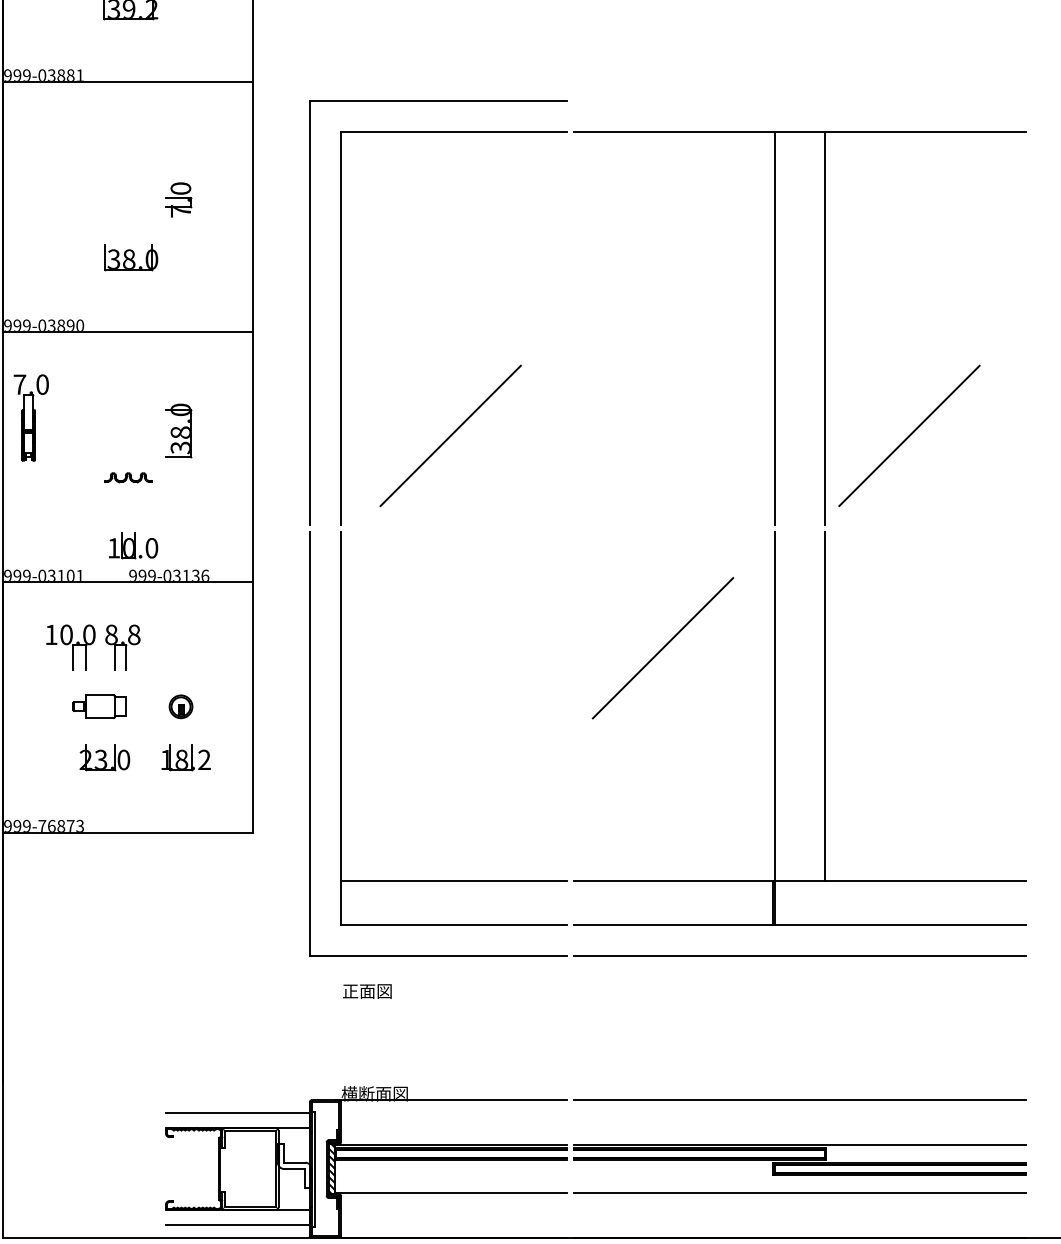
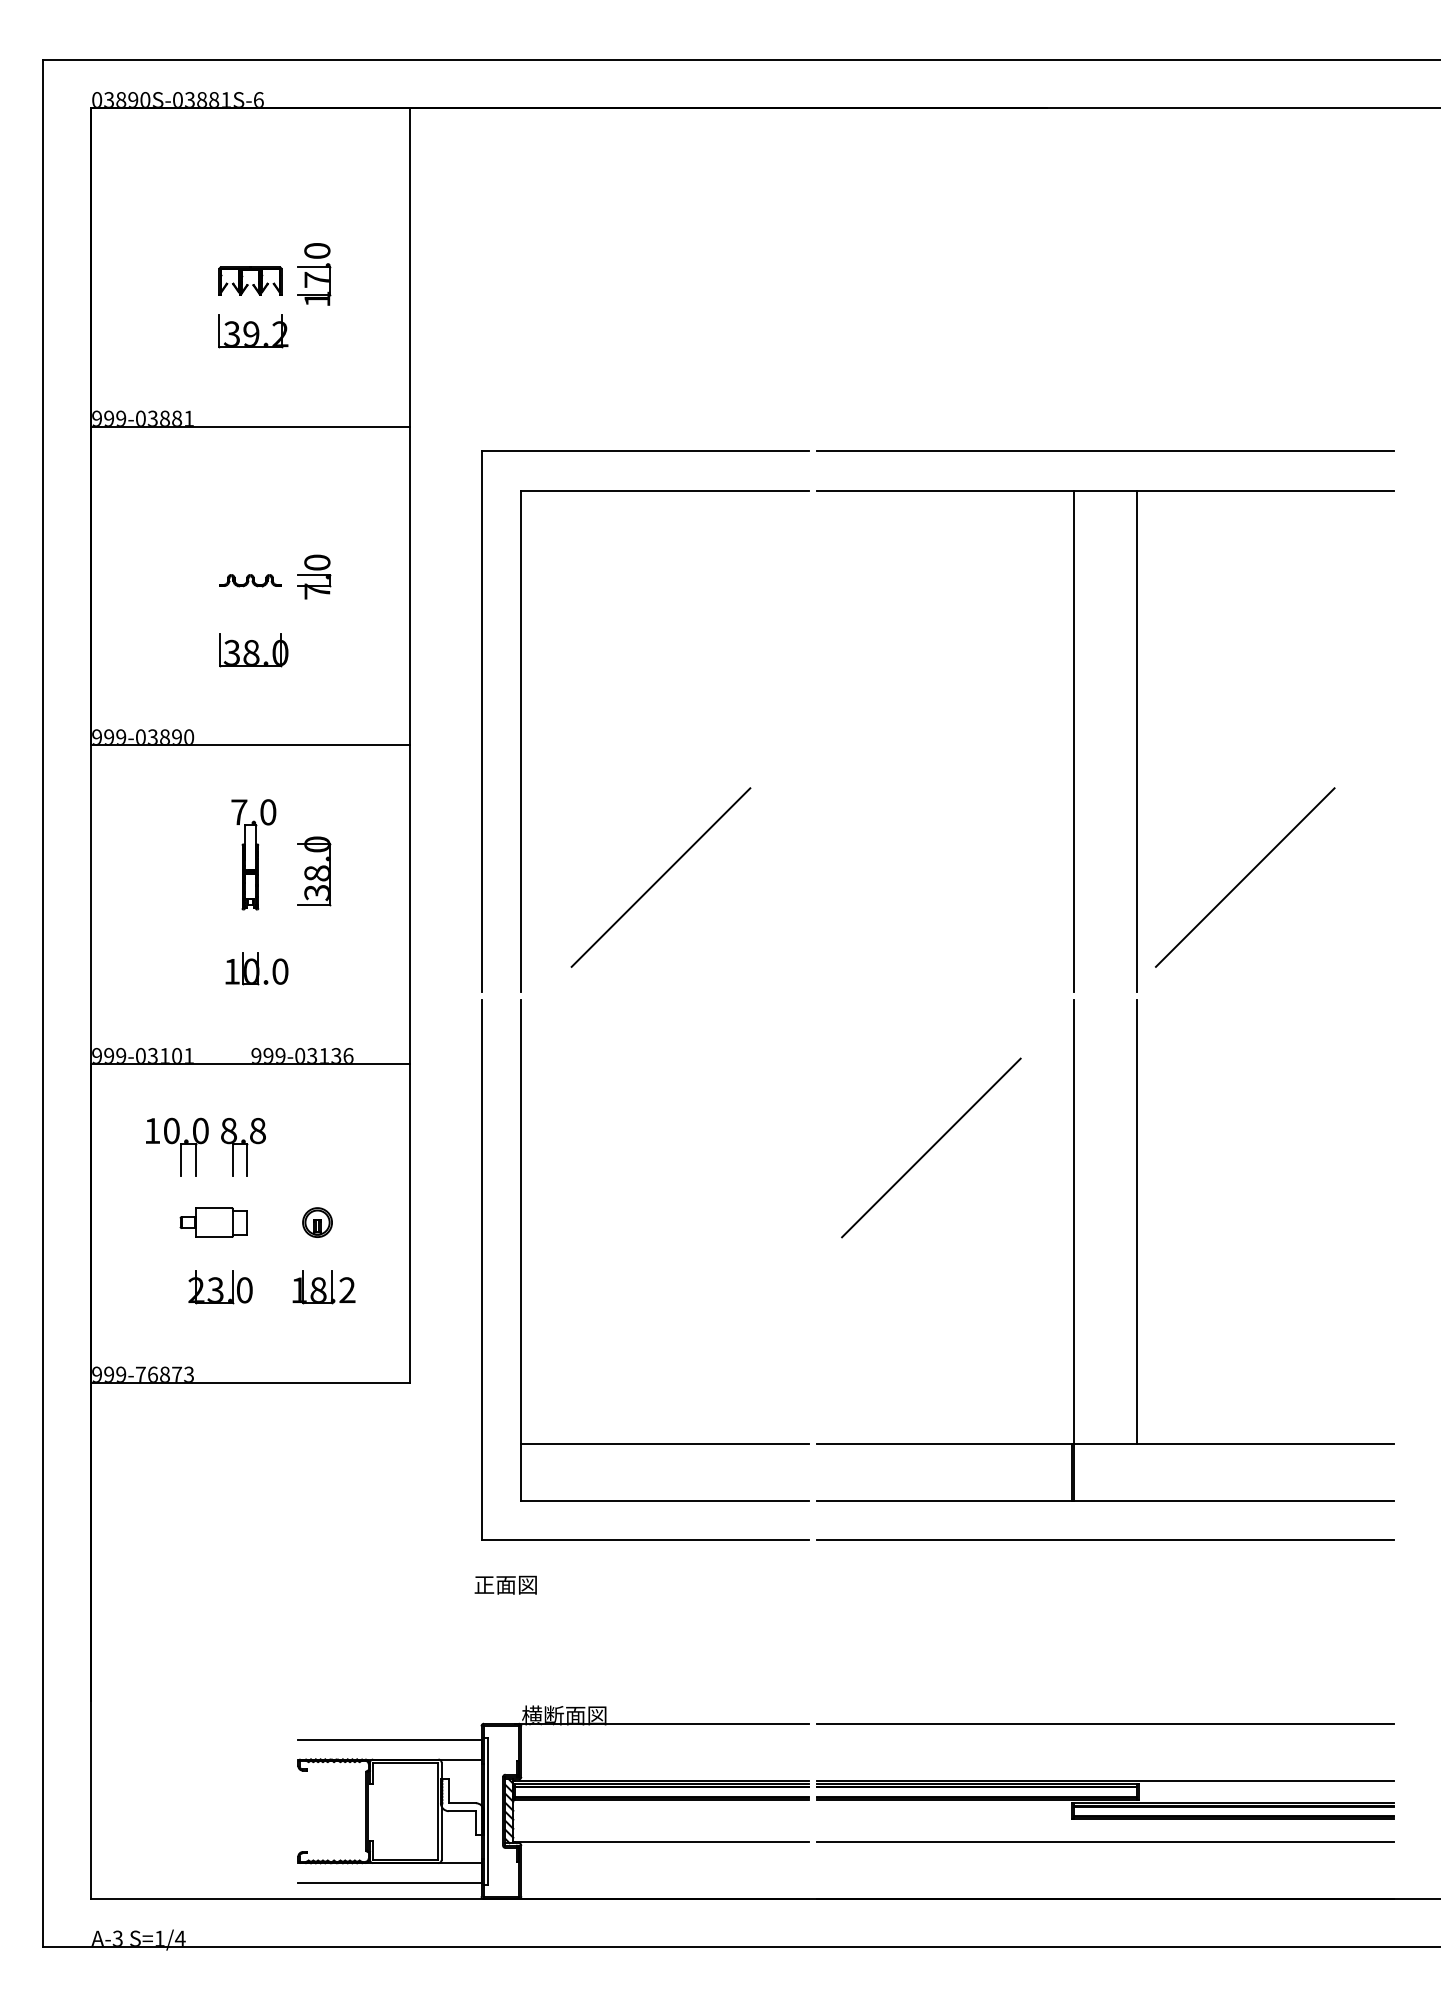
line: (799, 100) -> (1105, 450), added
part: (31, 417) -> (253, 854), moved
part: (128, 477) -> (250, 580), moved
part: (133, 545) -> (256, 968), moved
text: (367, 990) -> (505, 1584), moved

